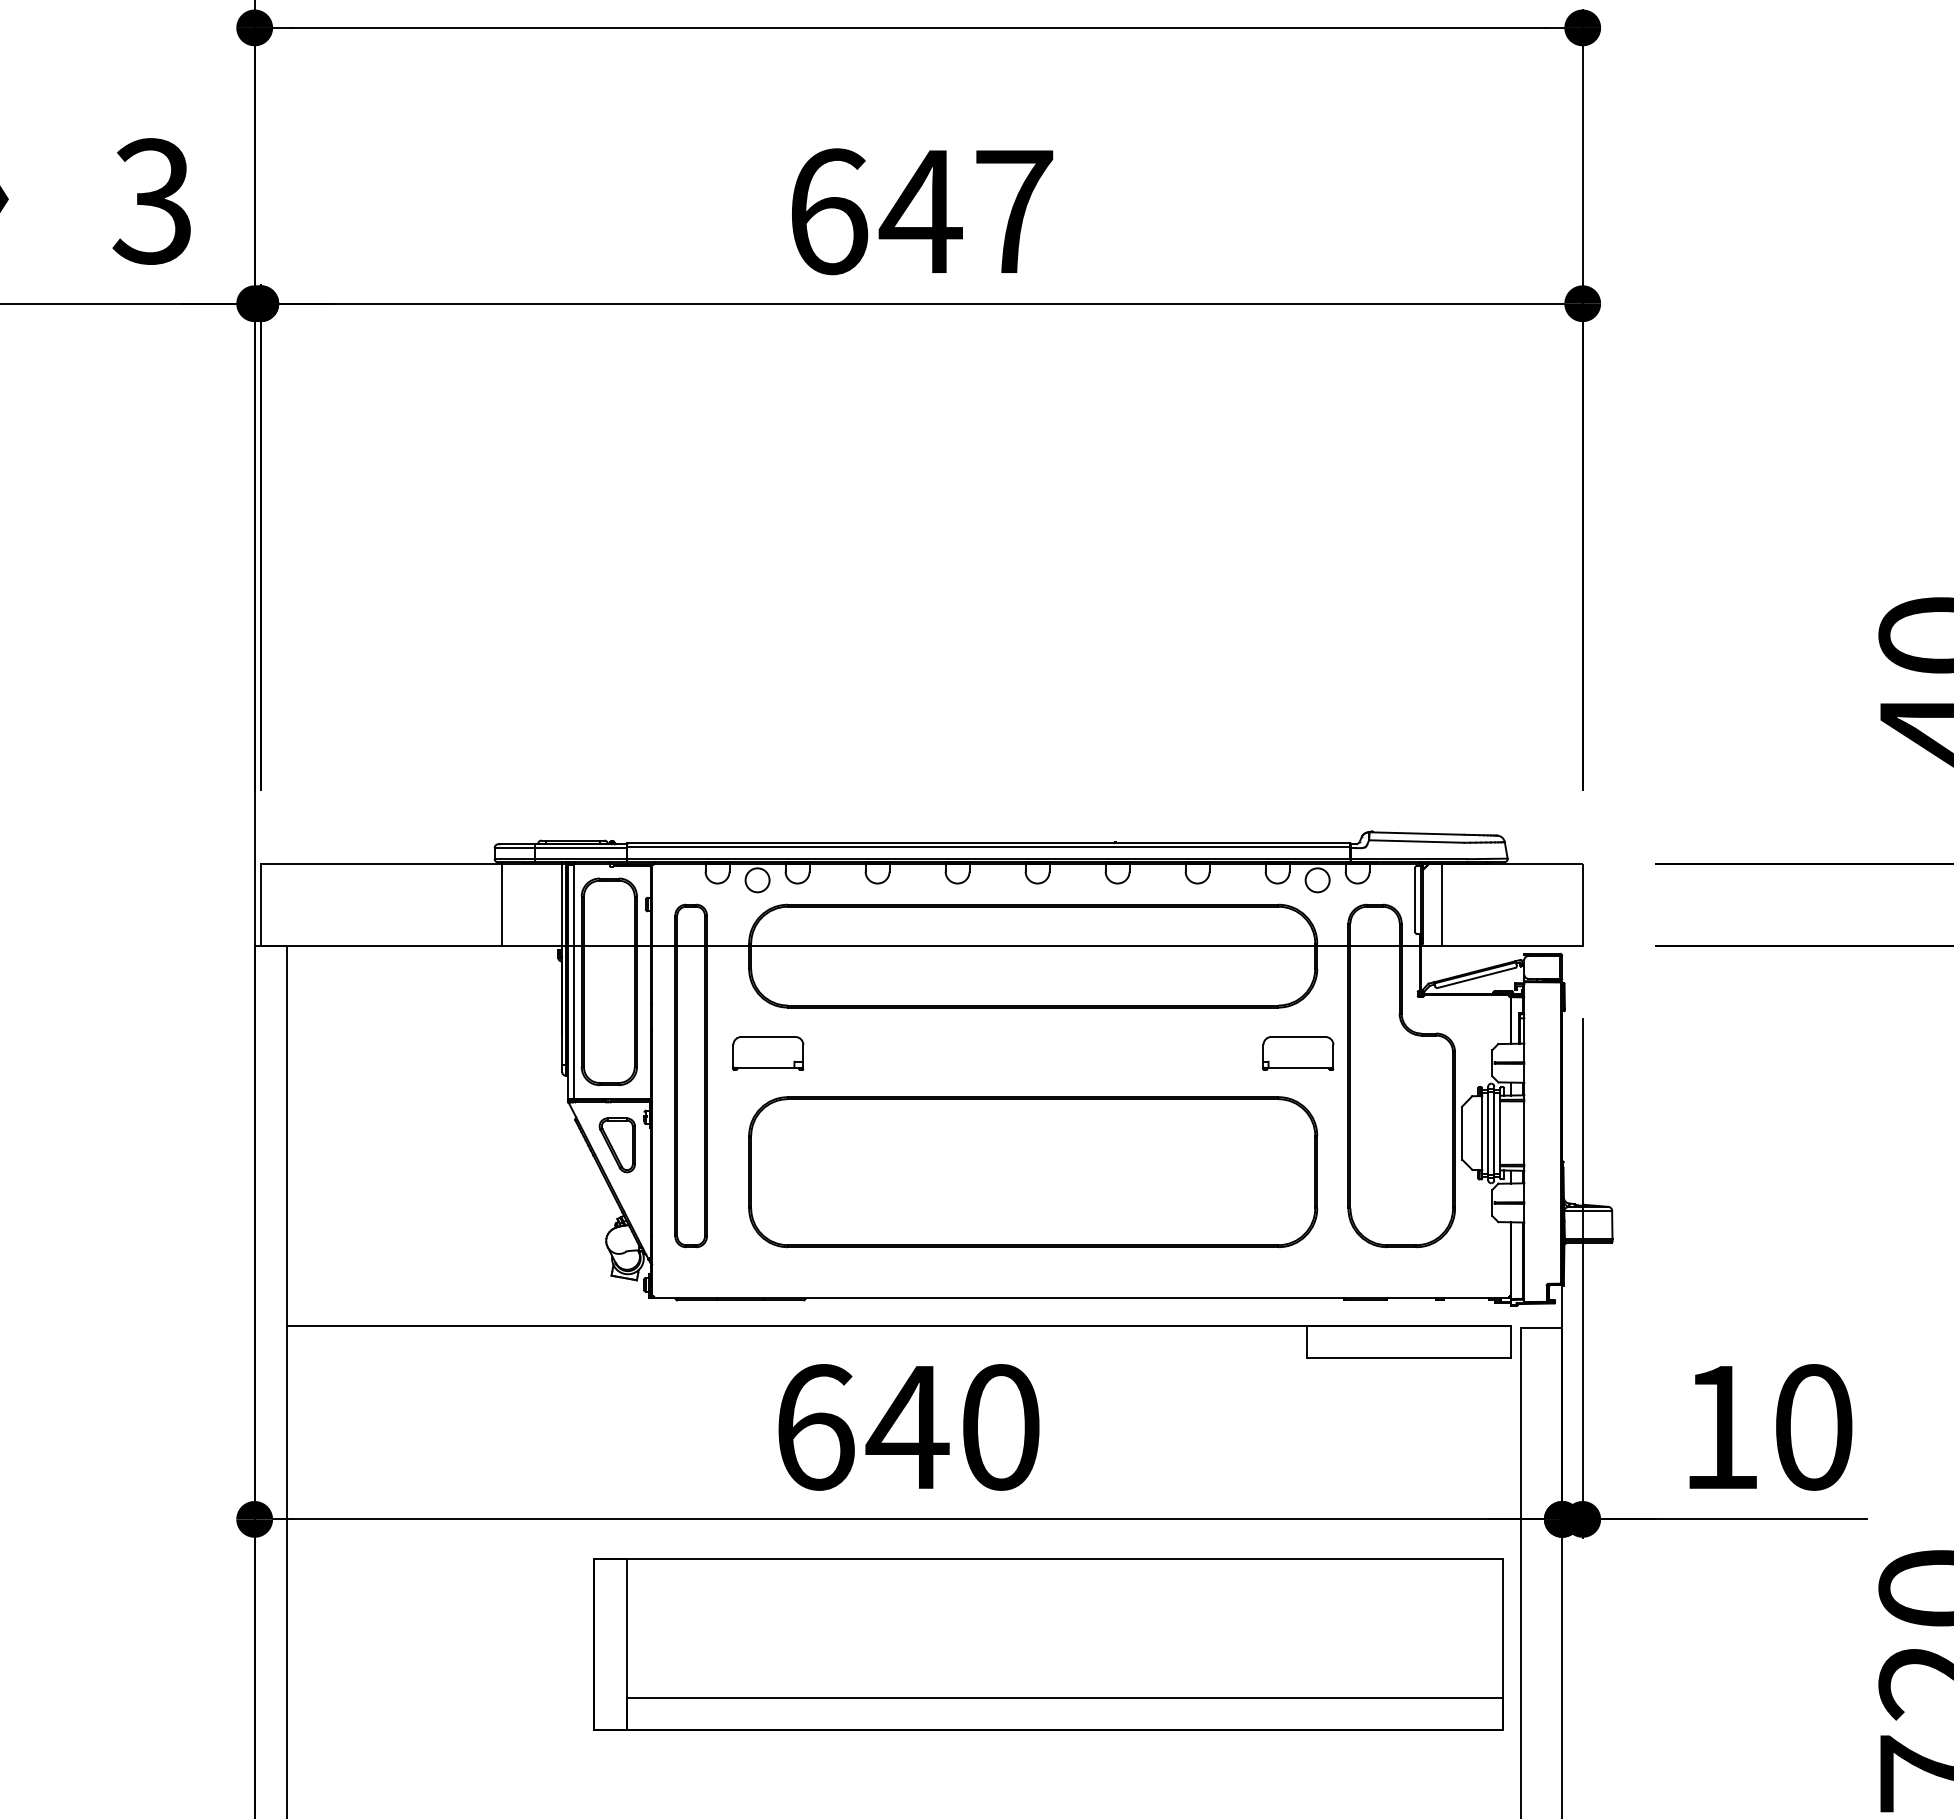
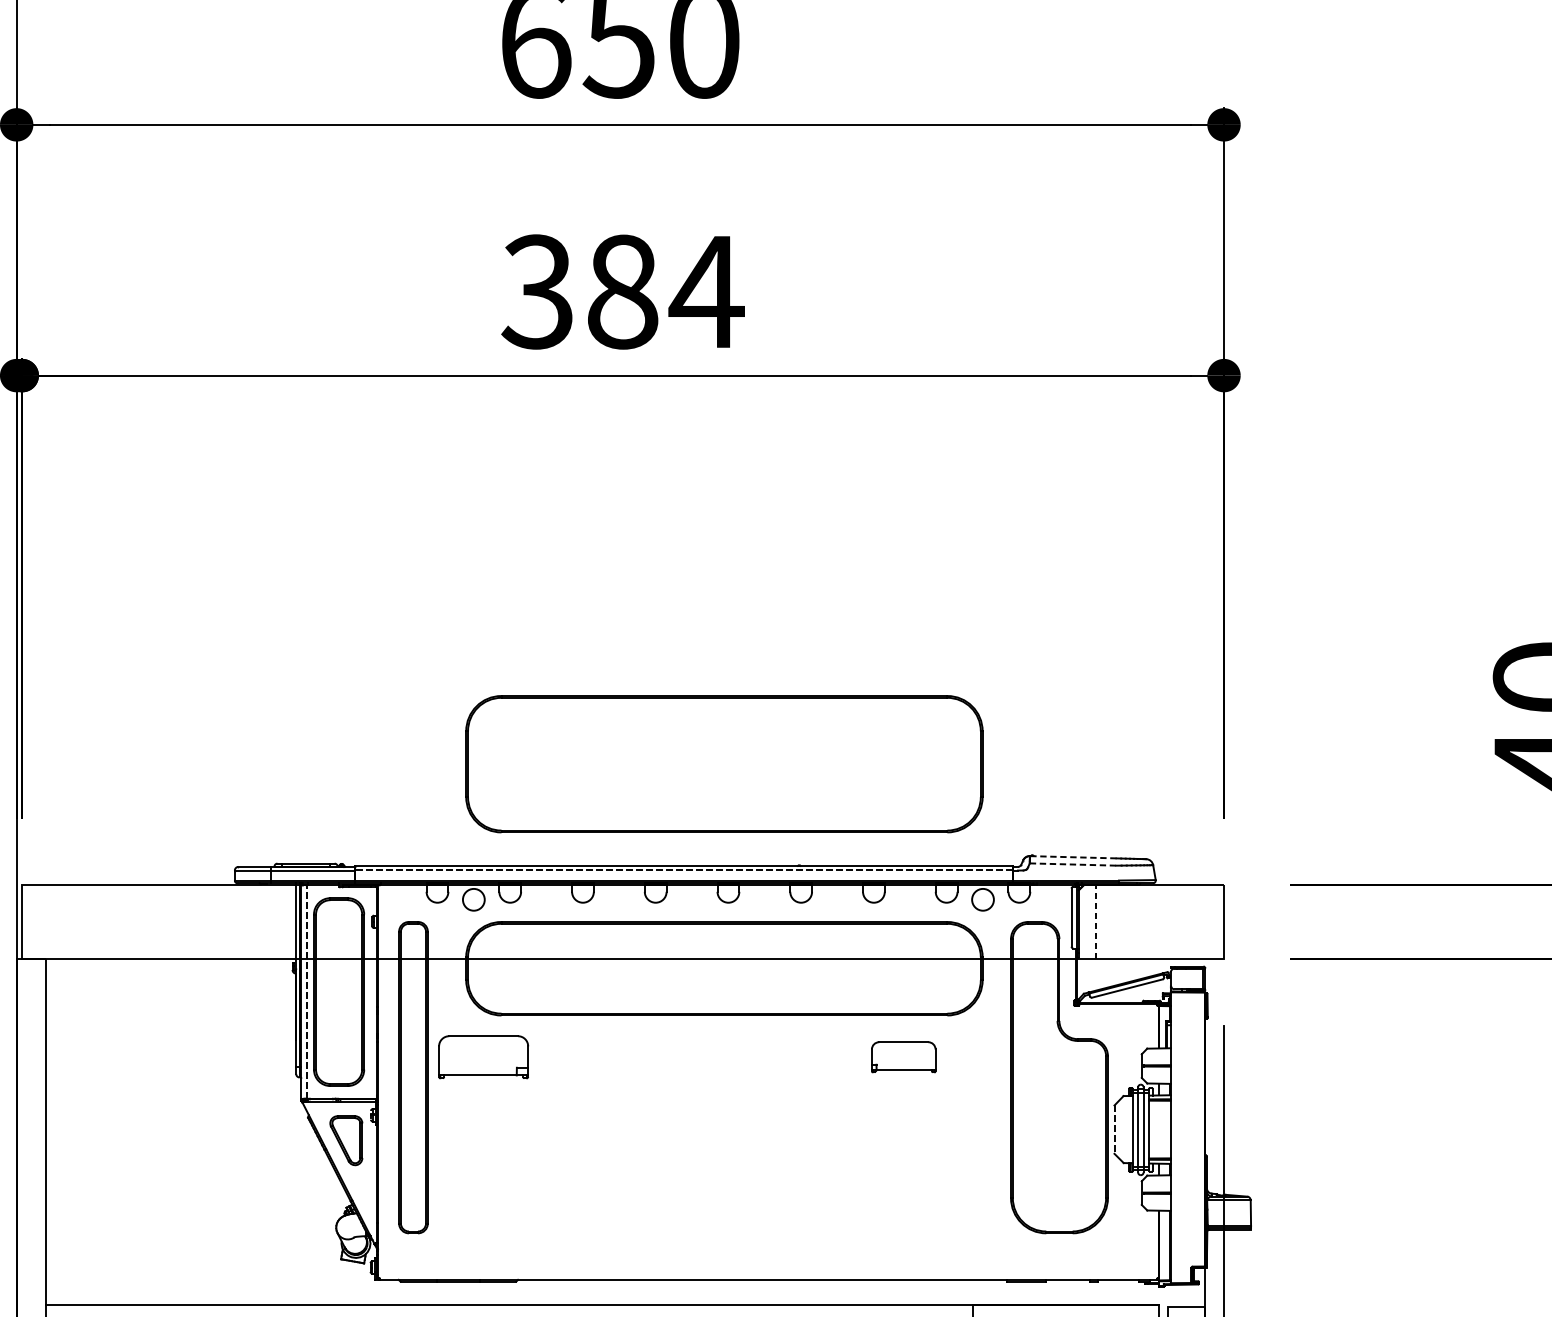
text: (921, 211) -> (622, 291), 647 -> 384
line: (1416, 833) -> (1072, 857), solid -> dashed
line: (1416, 841) -> (1072, 864), solid -> dashed
line: (988, 847) -> (683, 869), solid -> dashed
line: (501, 904) -> (241, 921), removed
line: (1441, 904) -> (1095, 921), solid -> dashed
line: (573, 981) -> (306, 991), solid -> dashed
part: (768, 1053) -> (483, 1057), size x1.4
part: (1298, 1053) -> (903, 1057), moved
line: (1462, 1133) -> (1114, 1129), solid -> dashed
part: (1033, 1172) -> (724, 764), moved

